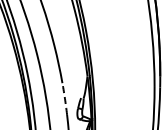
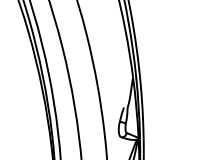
arc: (65, 98) -> (102, 108), dashed -> solid

